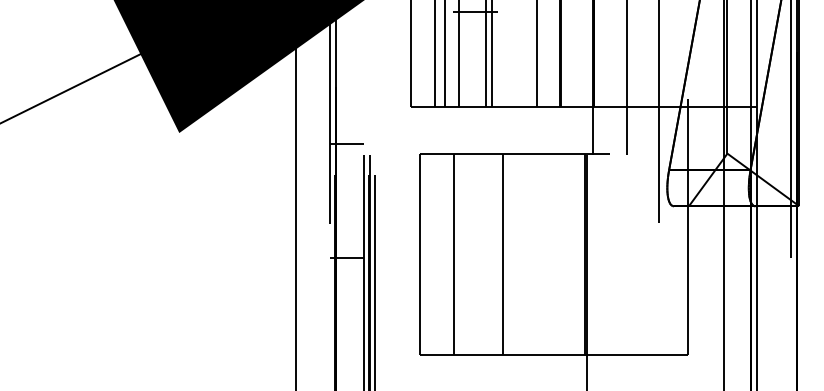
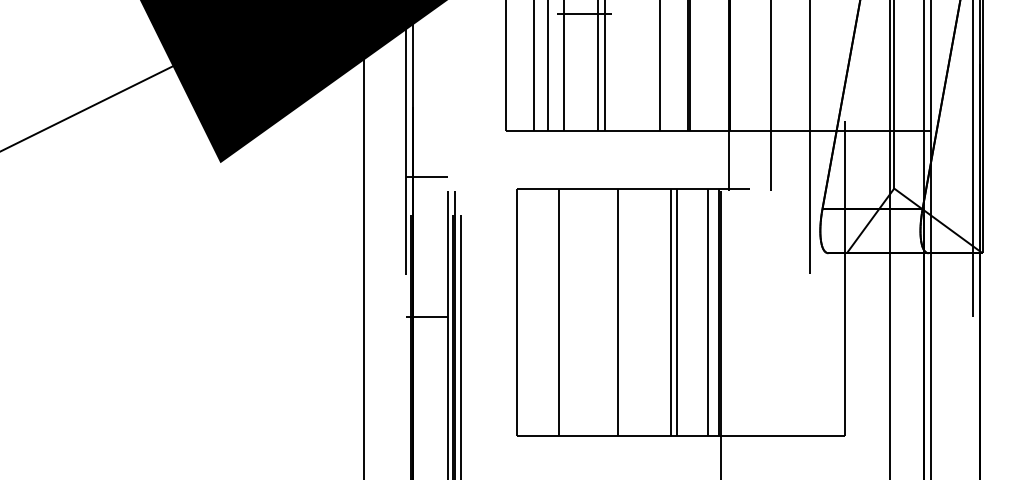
line: (545, 253) -> (670, 311), added
line: (550, 253) -> (676, 311), added
line: (576, 253) -> (708, 311), added

